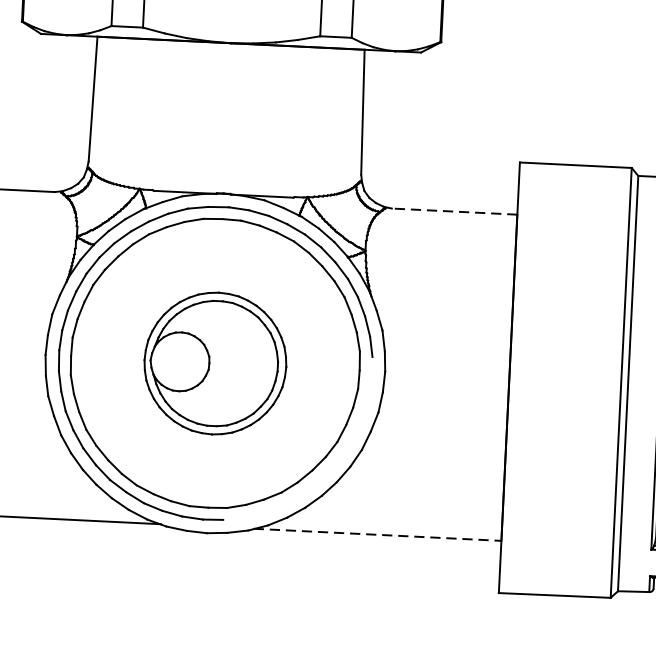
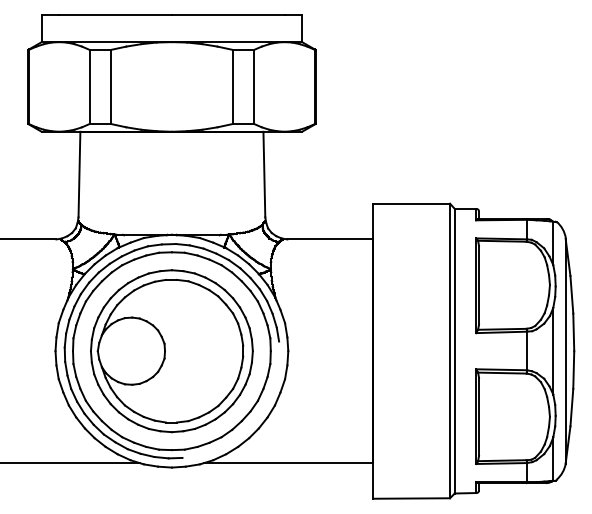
line: (453, 211) -> (329, 239), dashed -> solid
part: (214, 363) -> (171, 351), size x1.67
line: (377, 534) -> (288, 462), dashed -> solid

